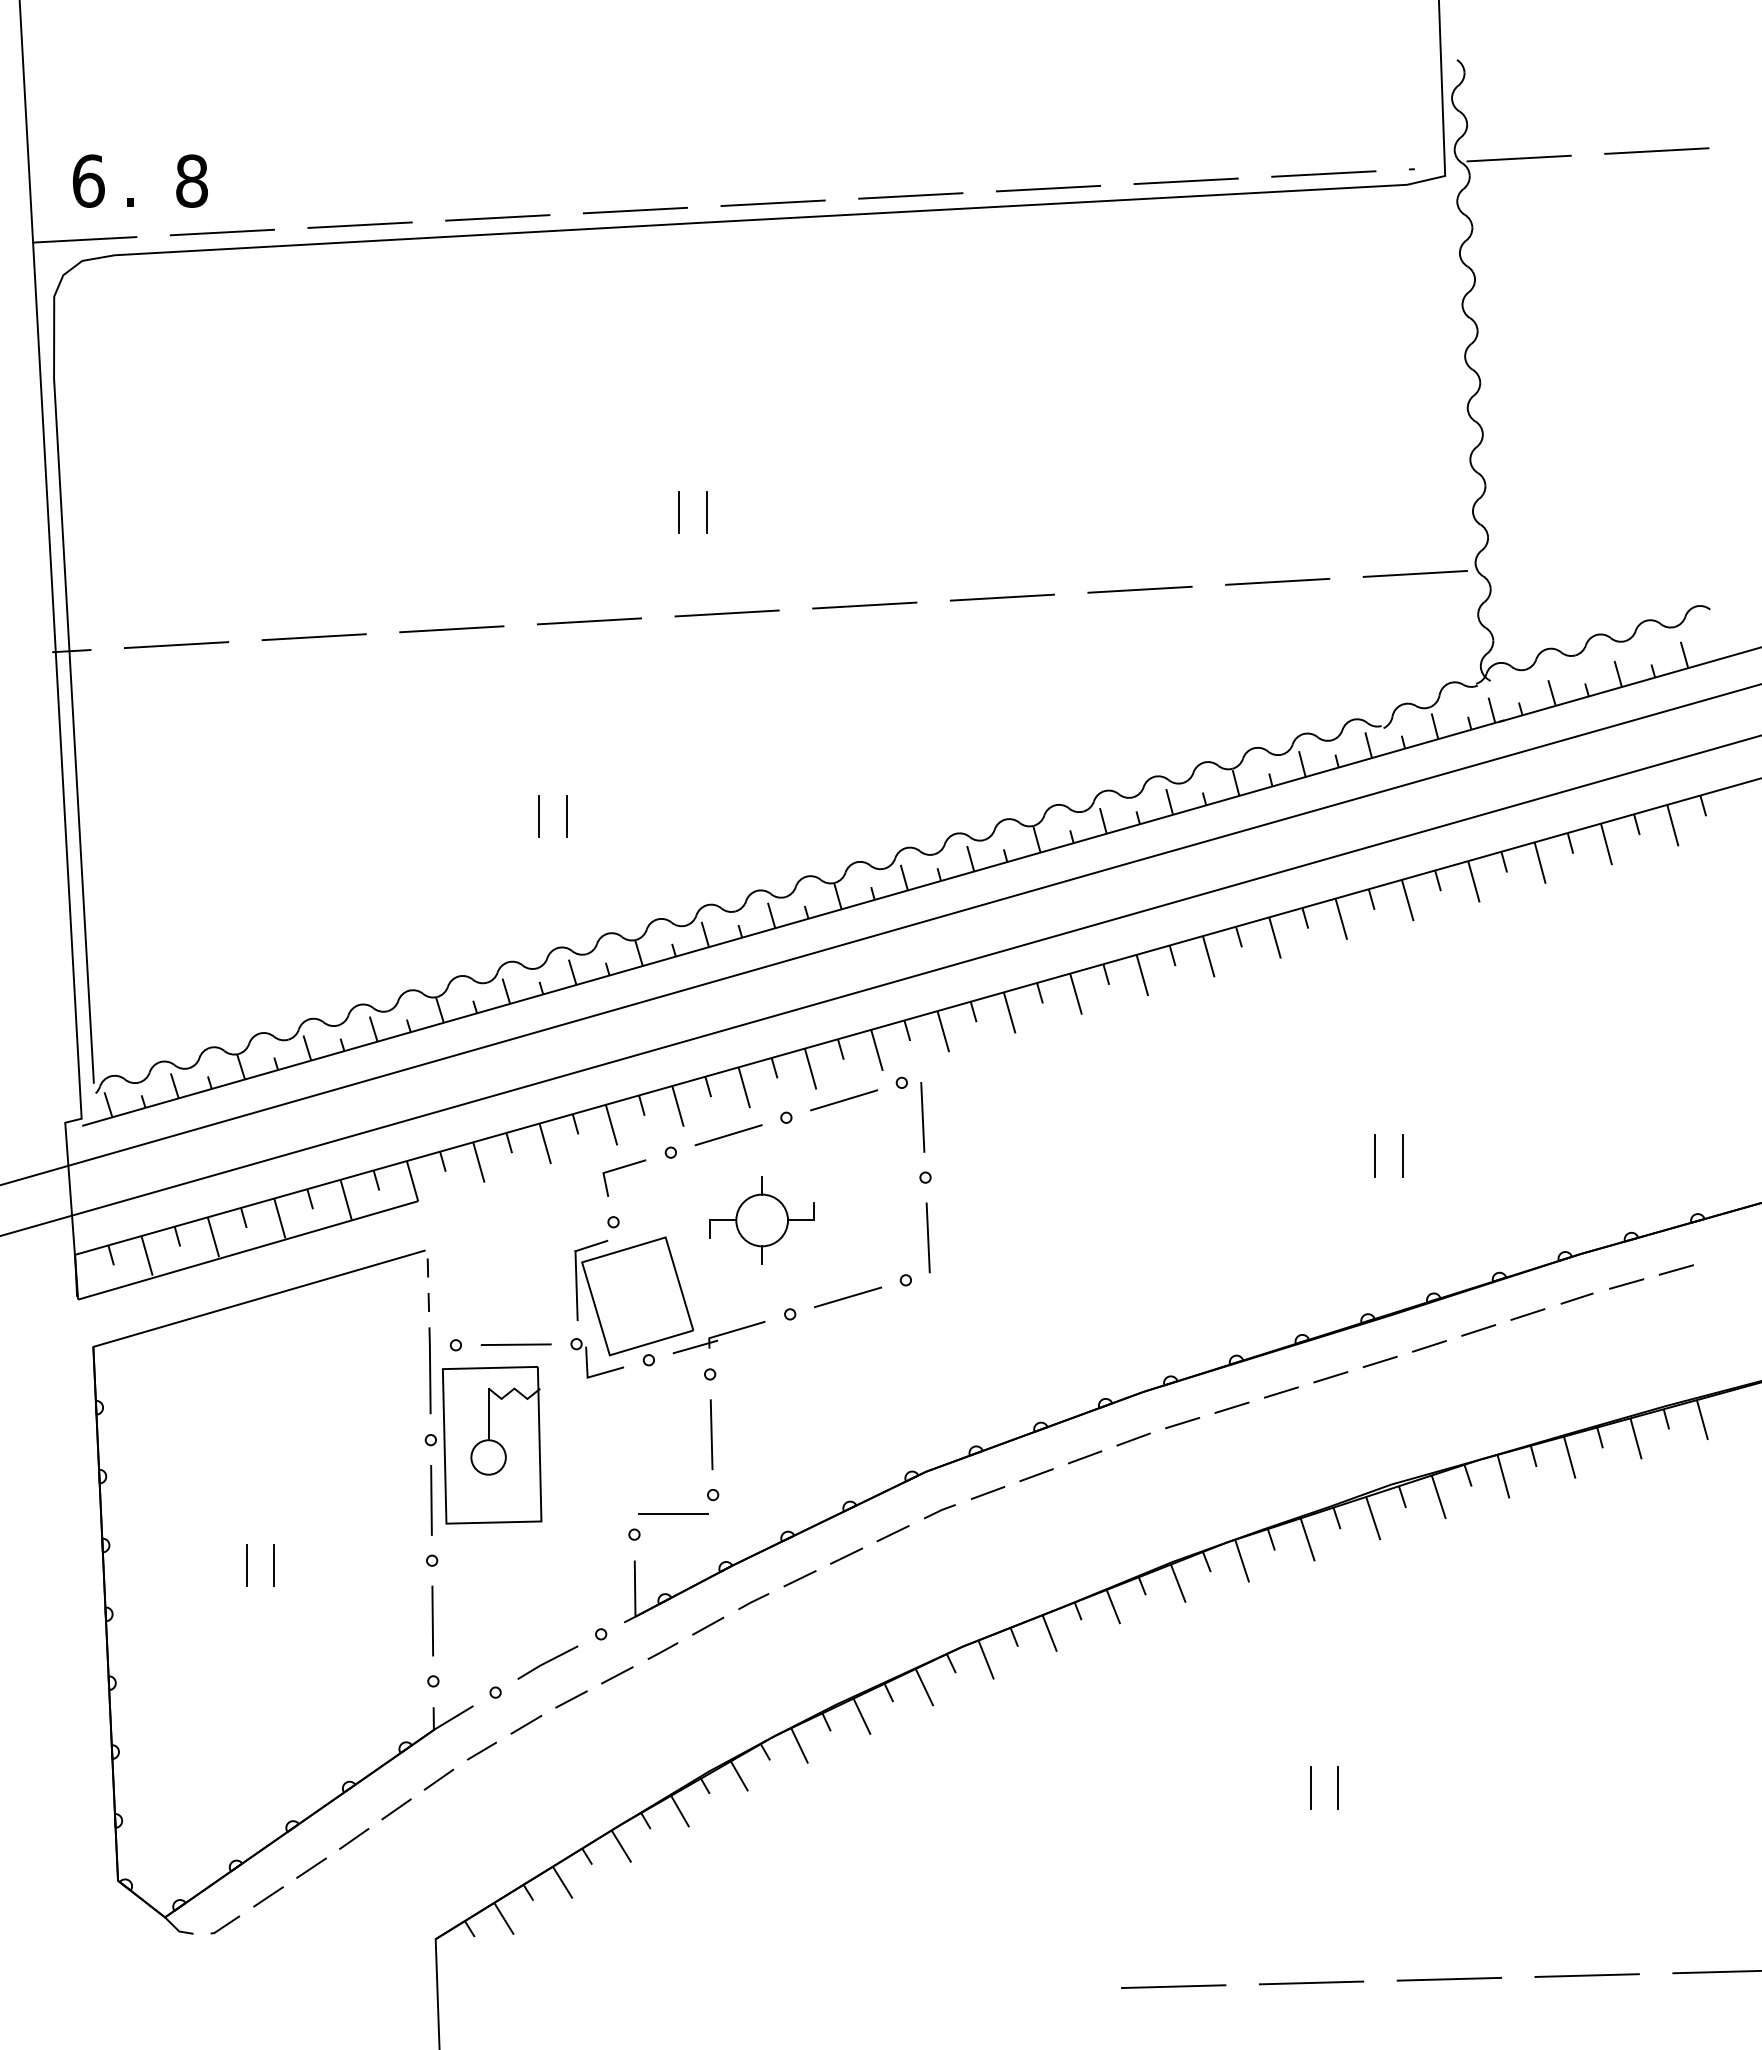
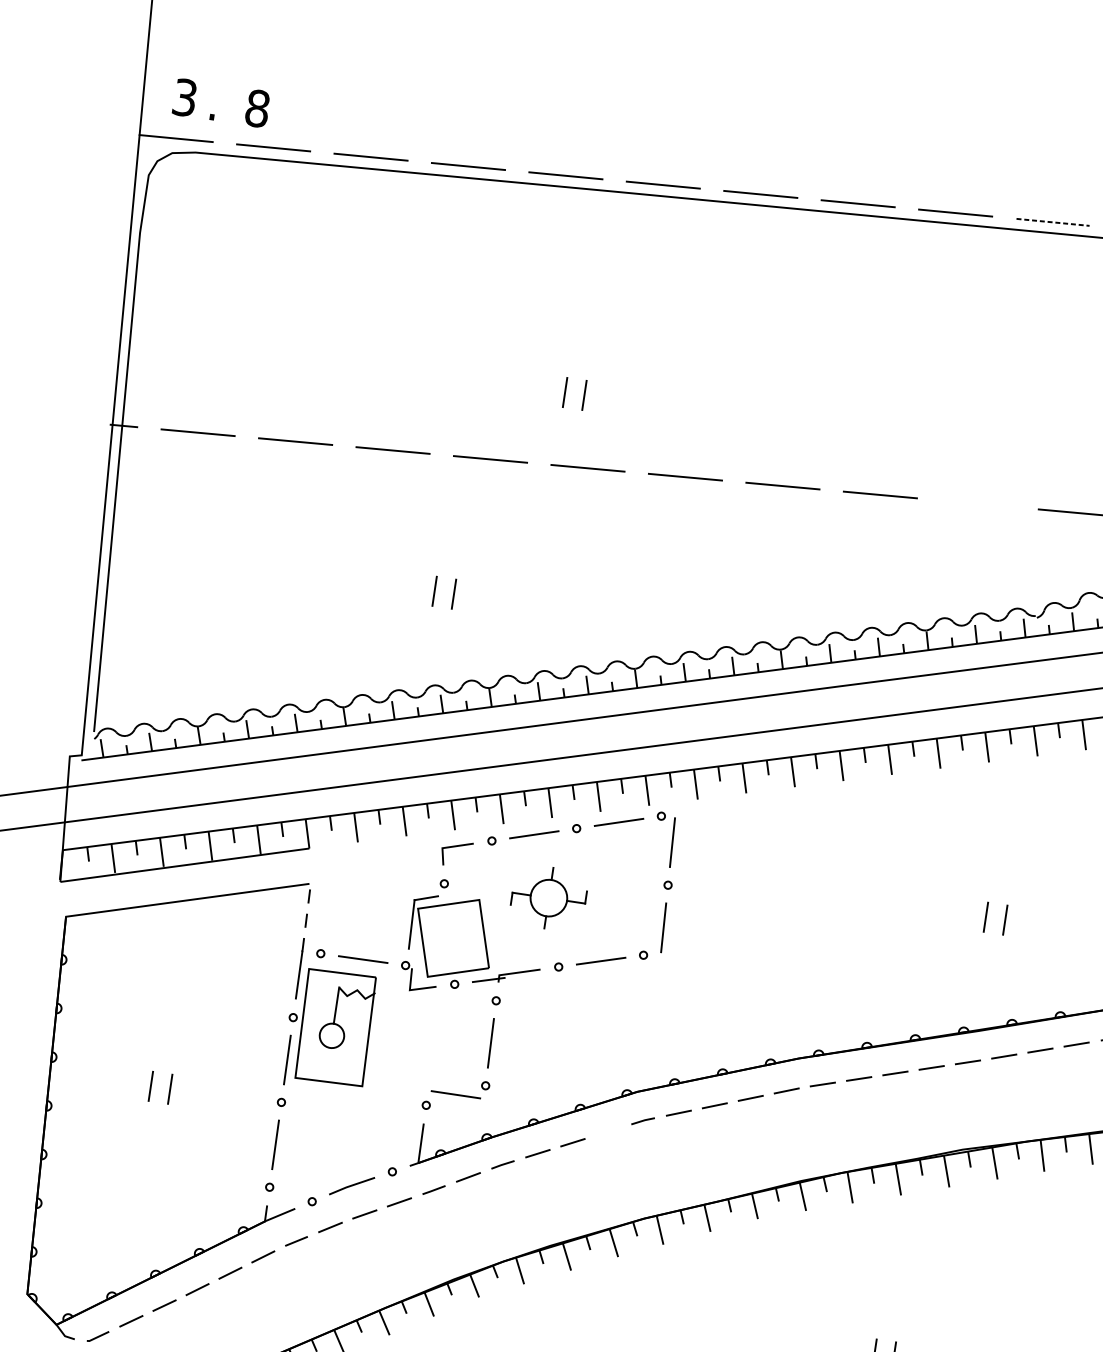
line: (1323, 174) -> (1052, 222), solid -> dashed
text: (88, 180) -> (185, 97), 6 -> 3
line: (1277, 581) -> (977, 503), removed
line: (892, 1533) -> (607, 1131), removed

